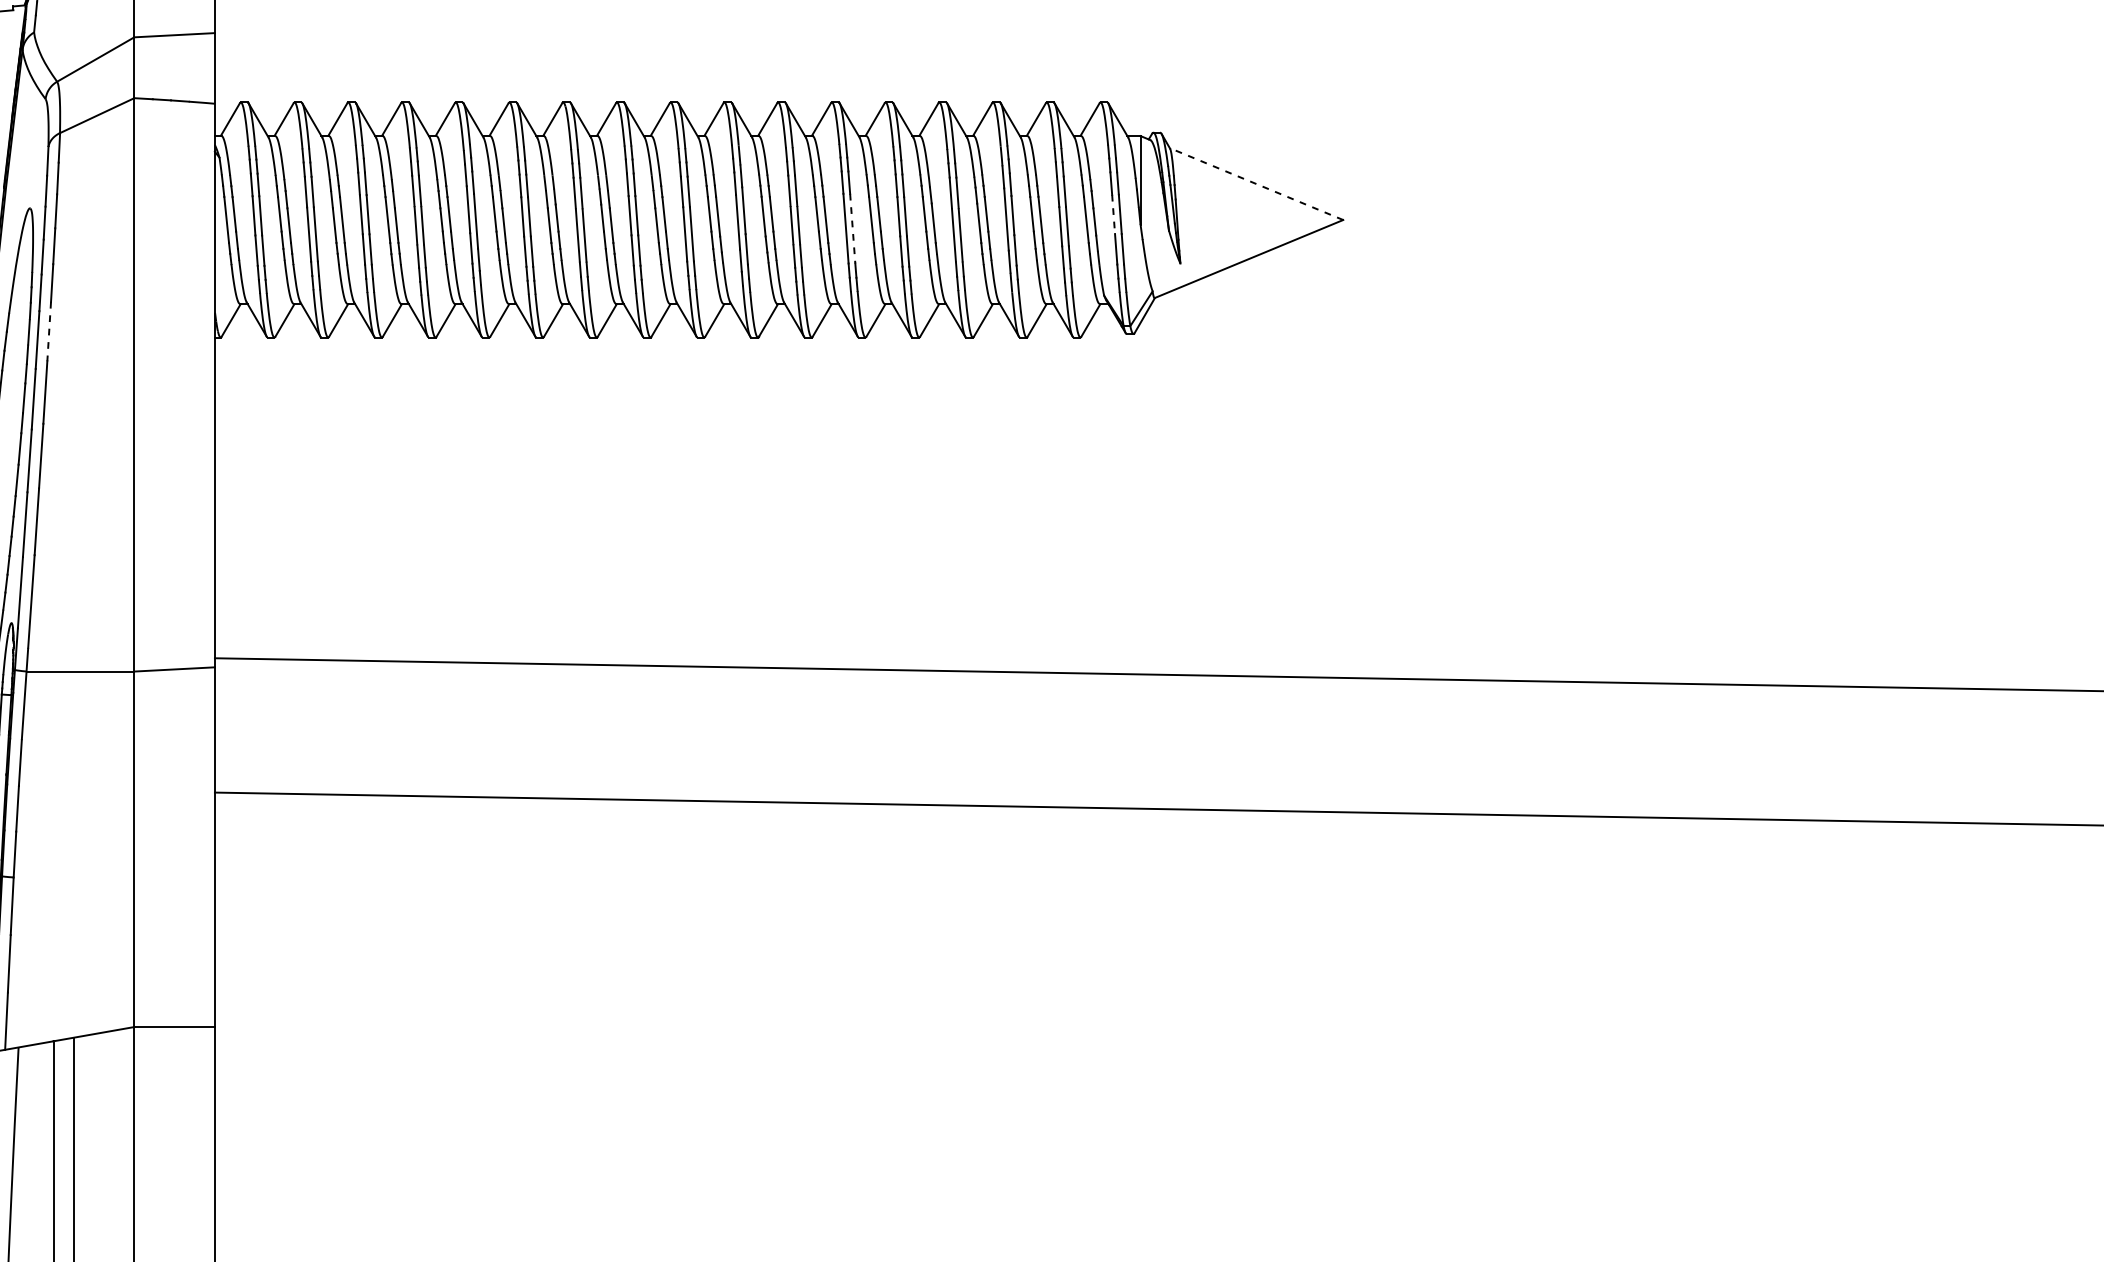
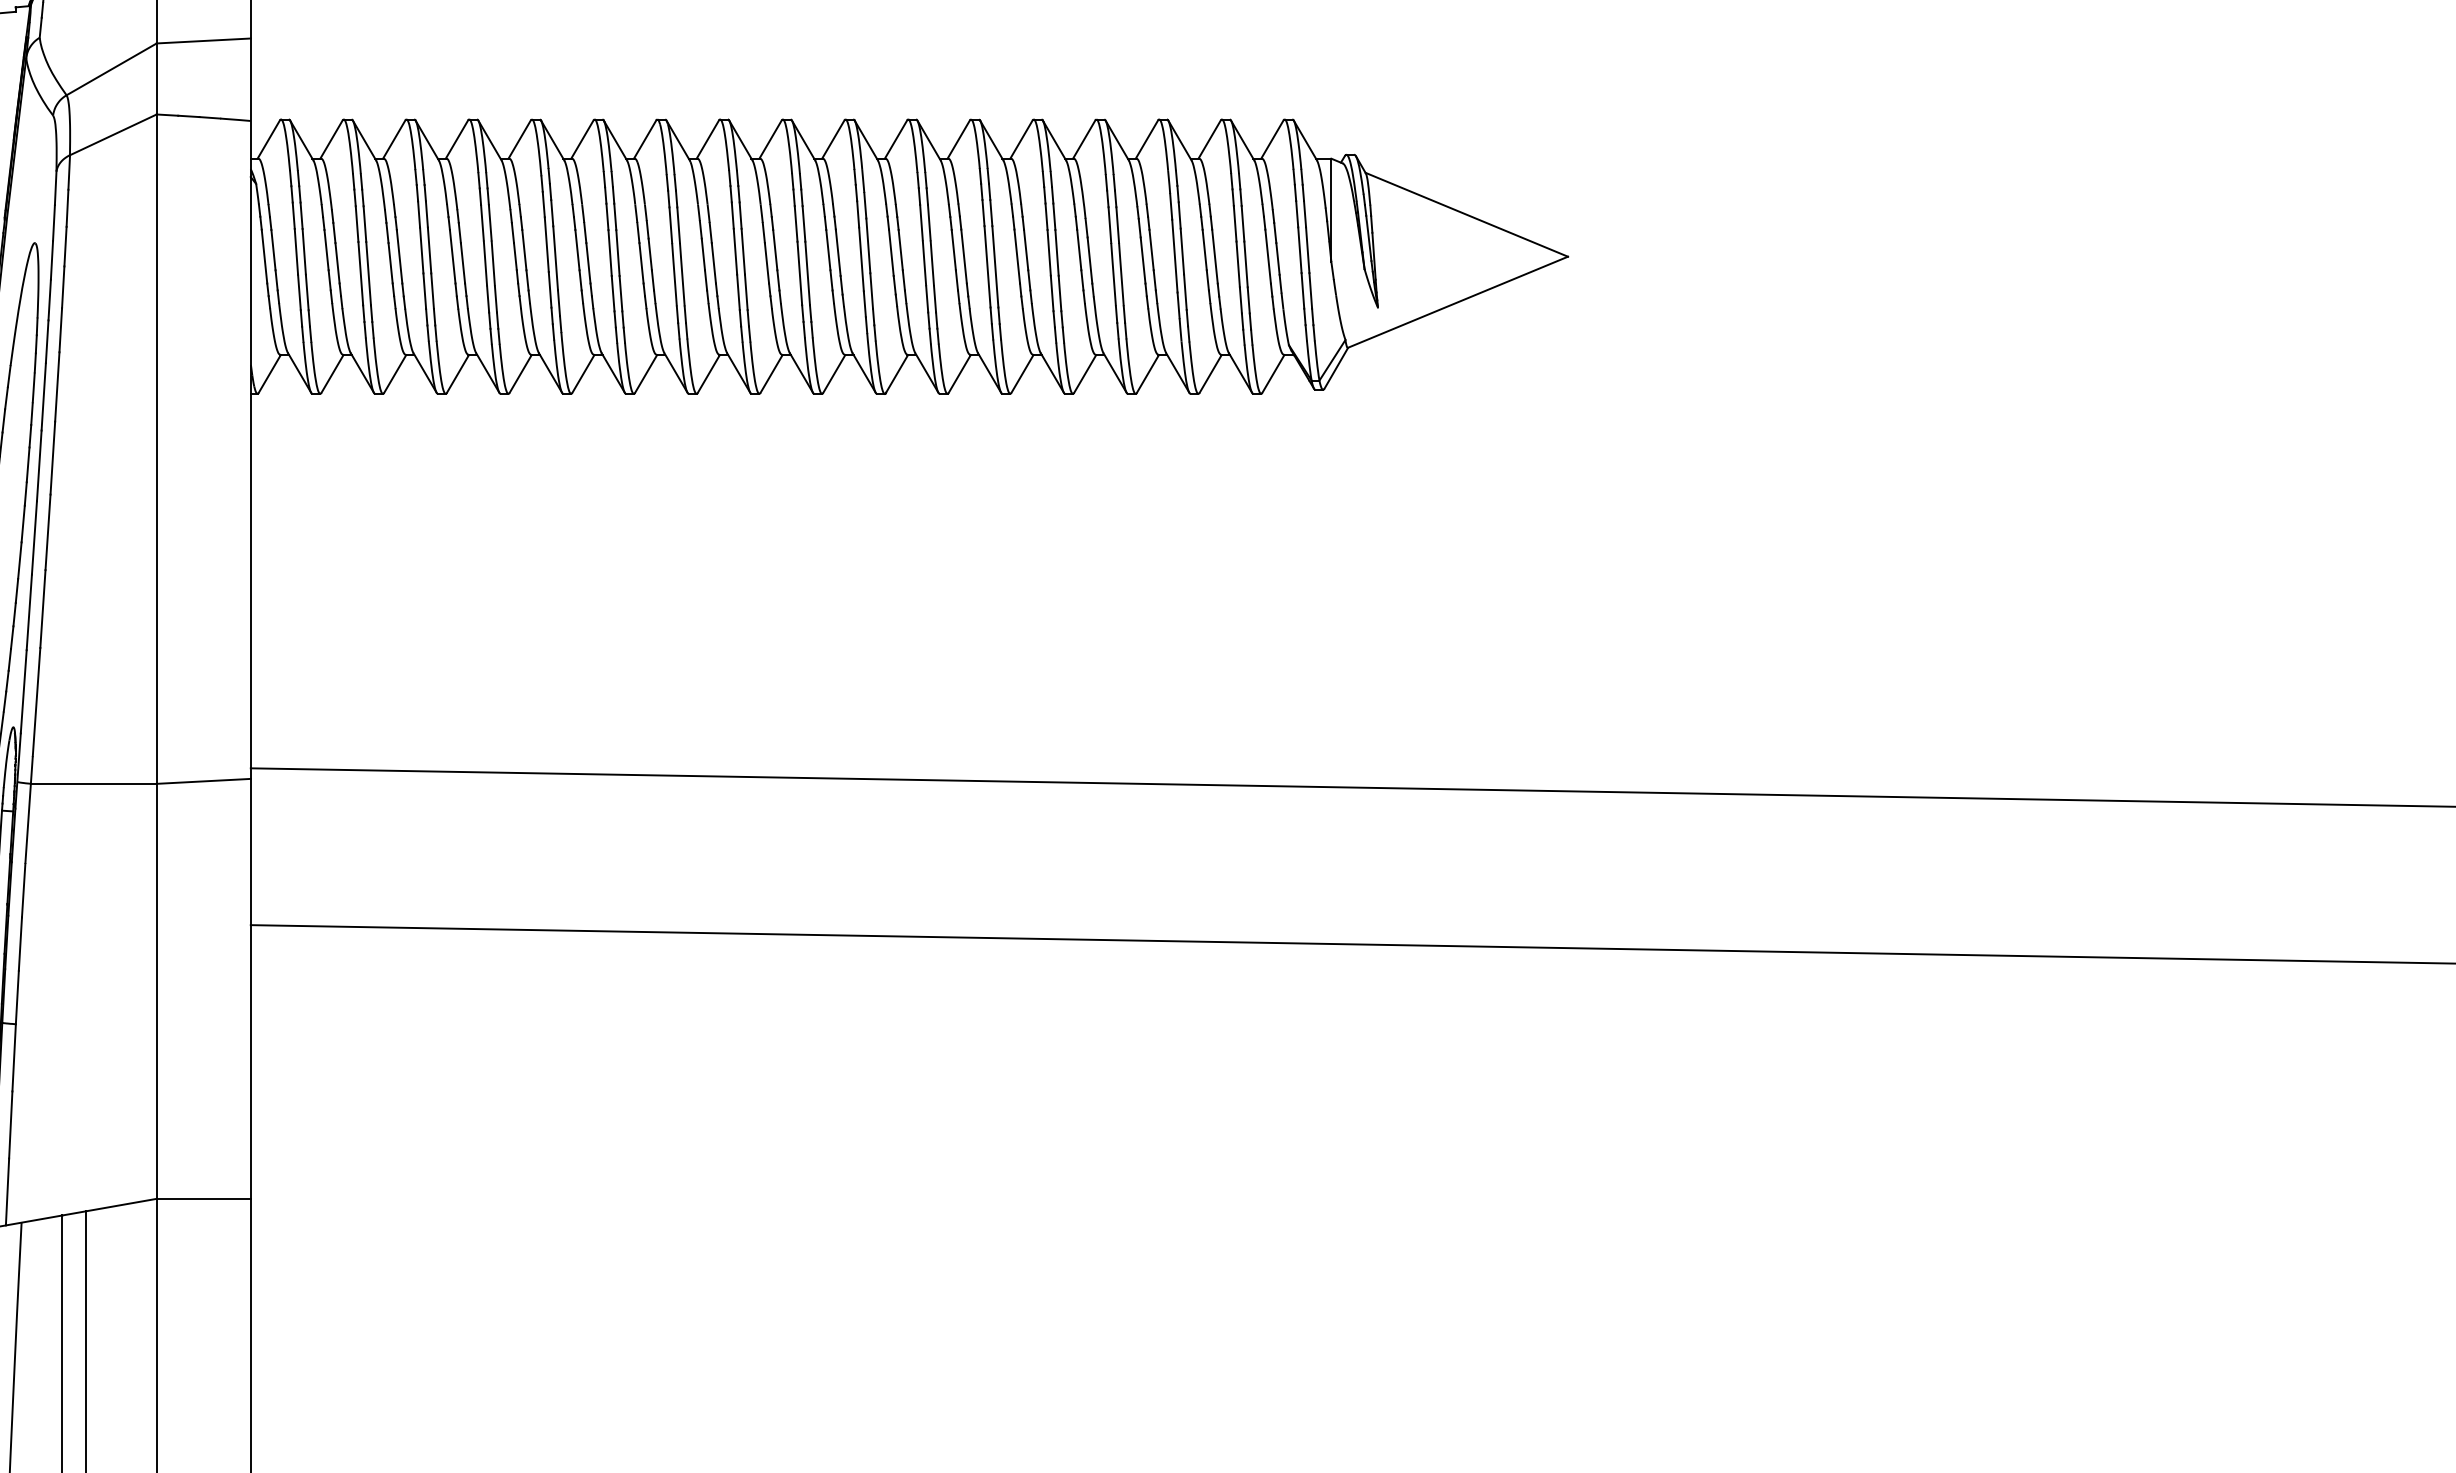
line: (1256, 183) -> (1466, 214), dashed -> solid
line: (1113, 214) -> (1299, 250), dashed -> solid
line: (852, 228) -> (995, 266), dashed -> solid
line: (49, 332) -> (57, 387), dashed -> solid

